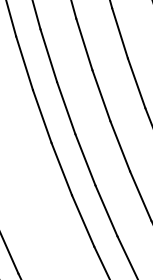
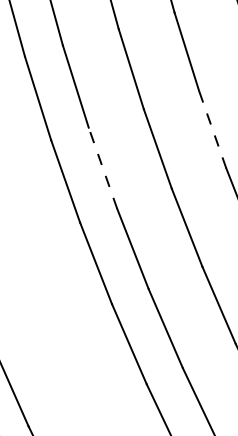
line: (136, 82) -> (212, 128), solid -> dashed
line: (66, 108) -> (103, 168), solid -> dashed

